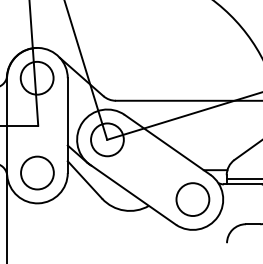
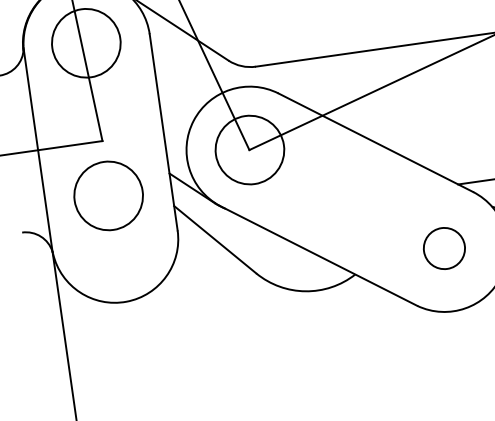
circle: (37, 172) -> (108, 194), moved
circle: (192, 199) -> (443, 248), size x0.6

